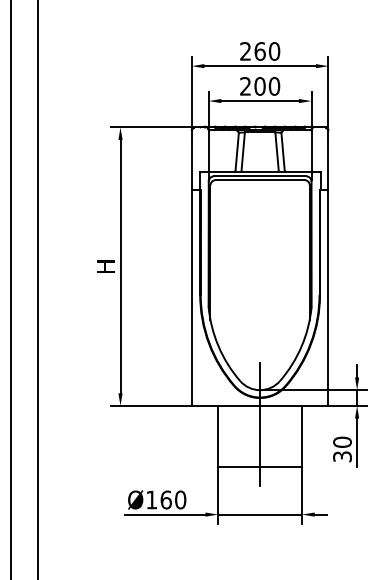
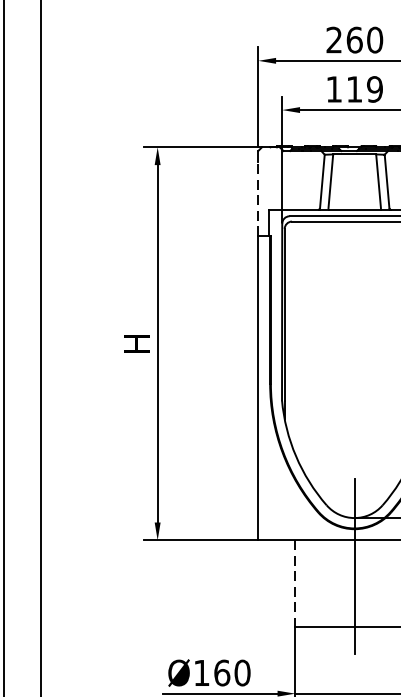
text: (260, 86) -> (355, 89), 200 -> 119
line: (191, 163) -> (257, 198), solid -> dashed
line: (218, 436) -> (295, 583), solid -> dashed

